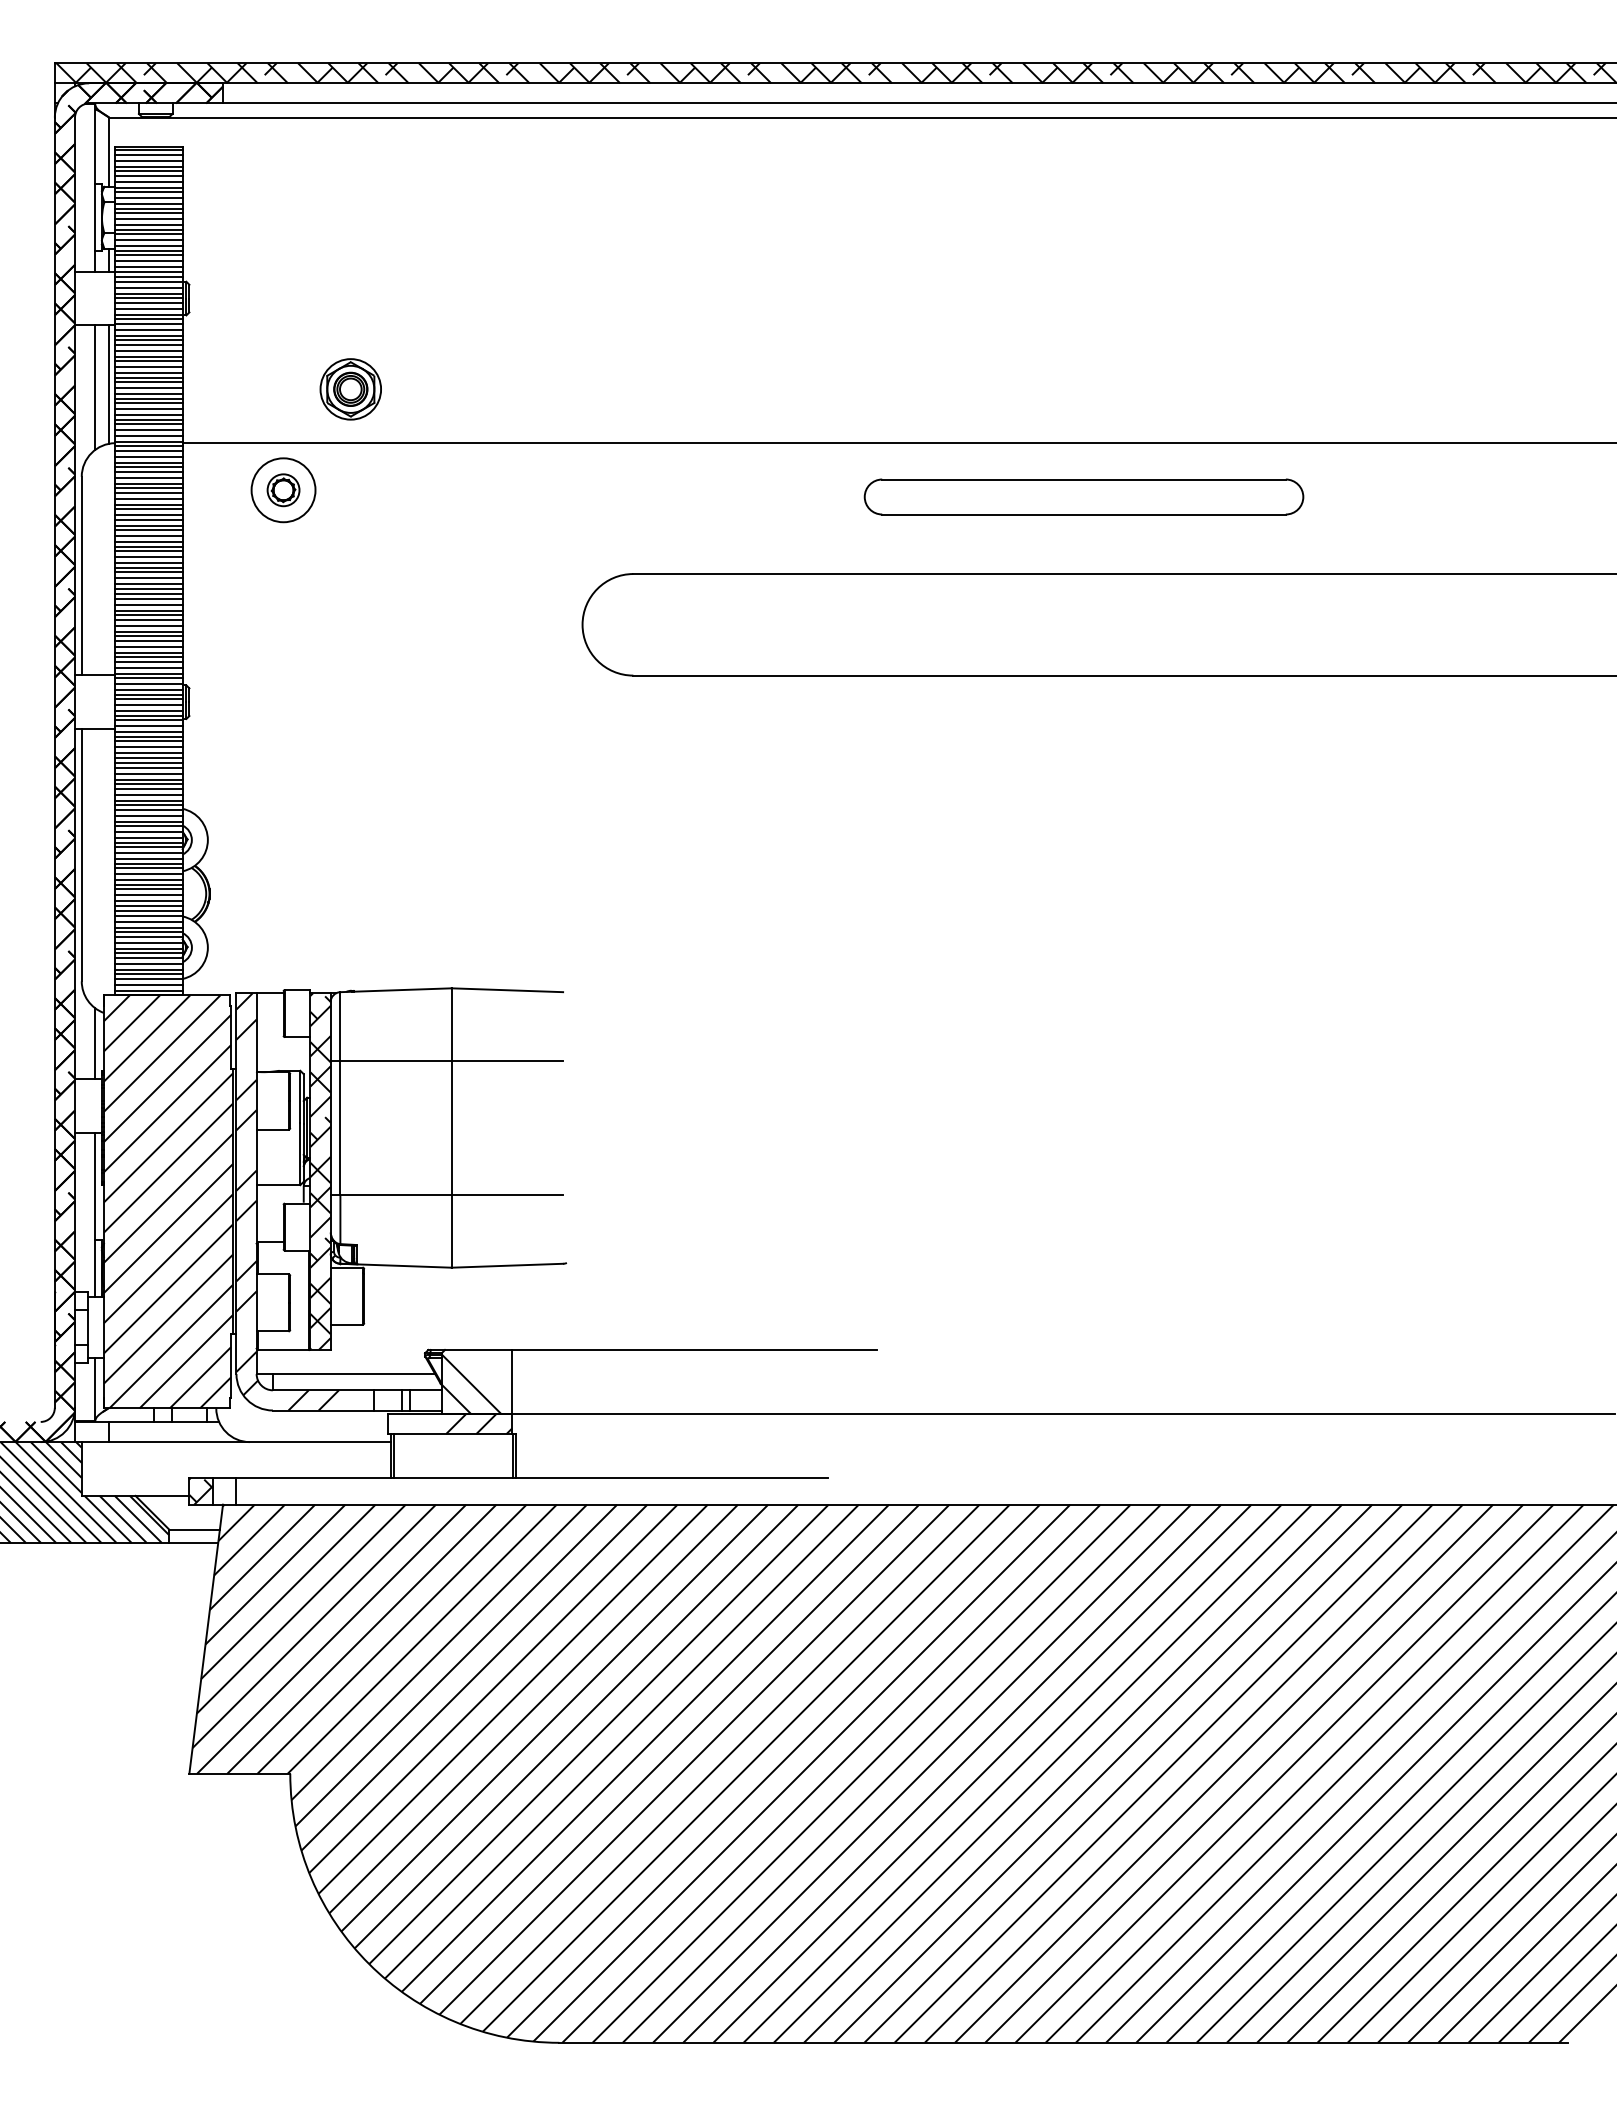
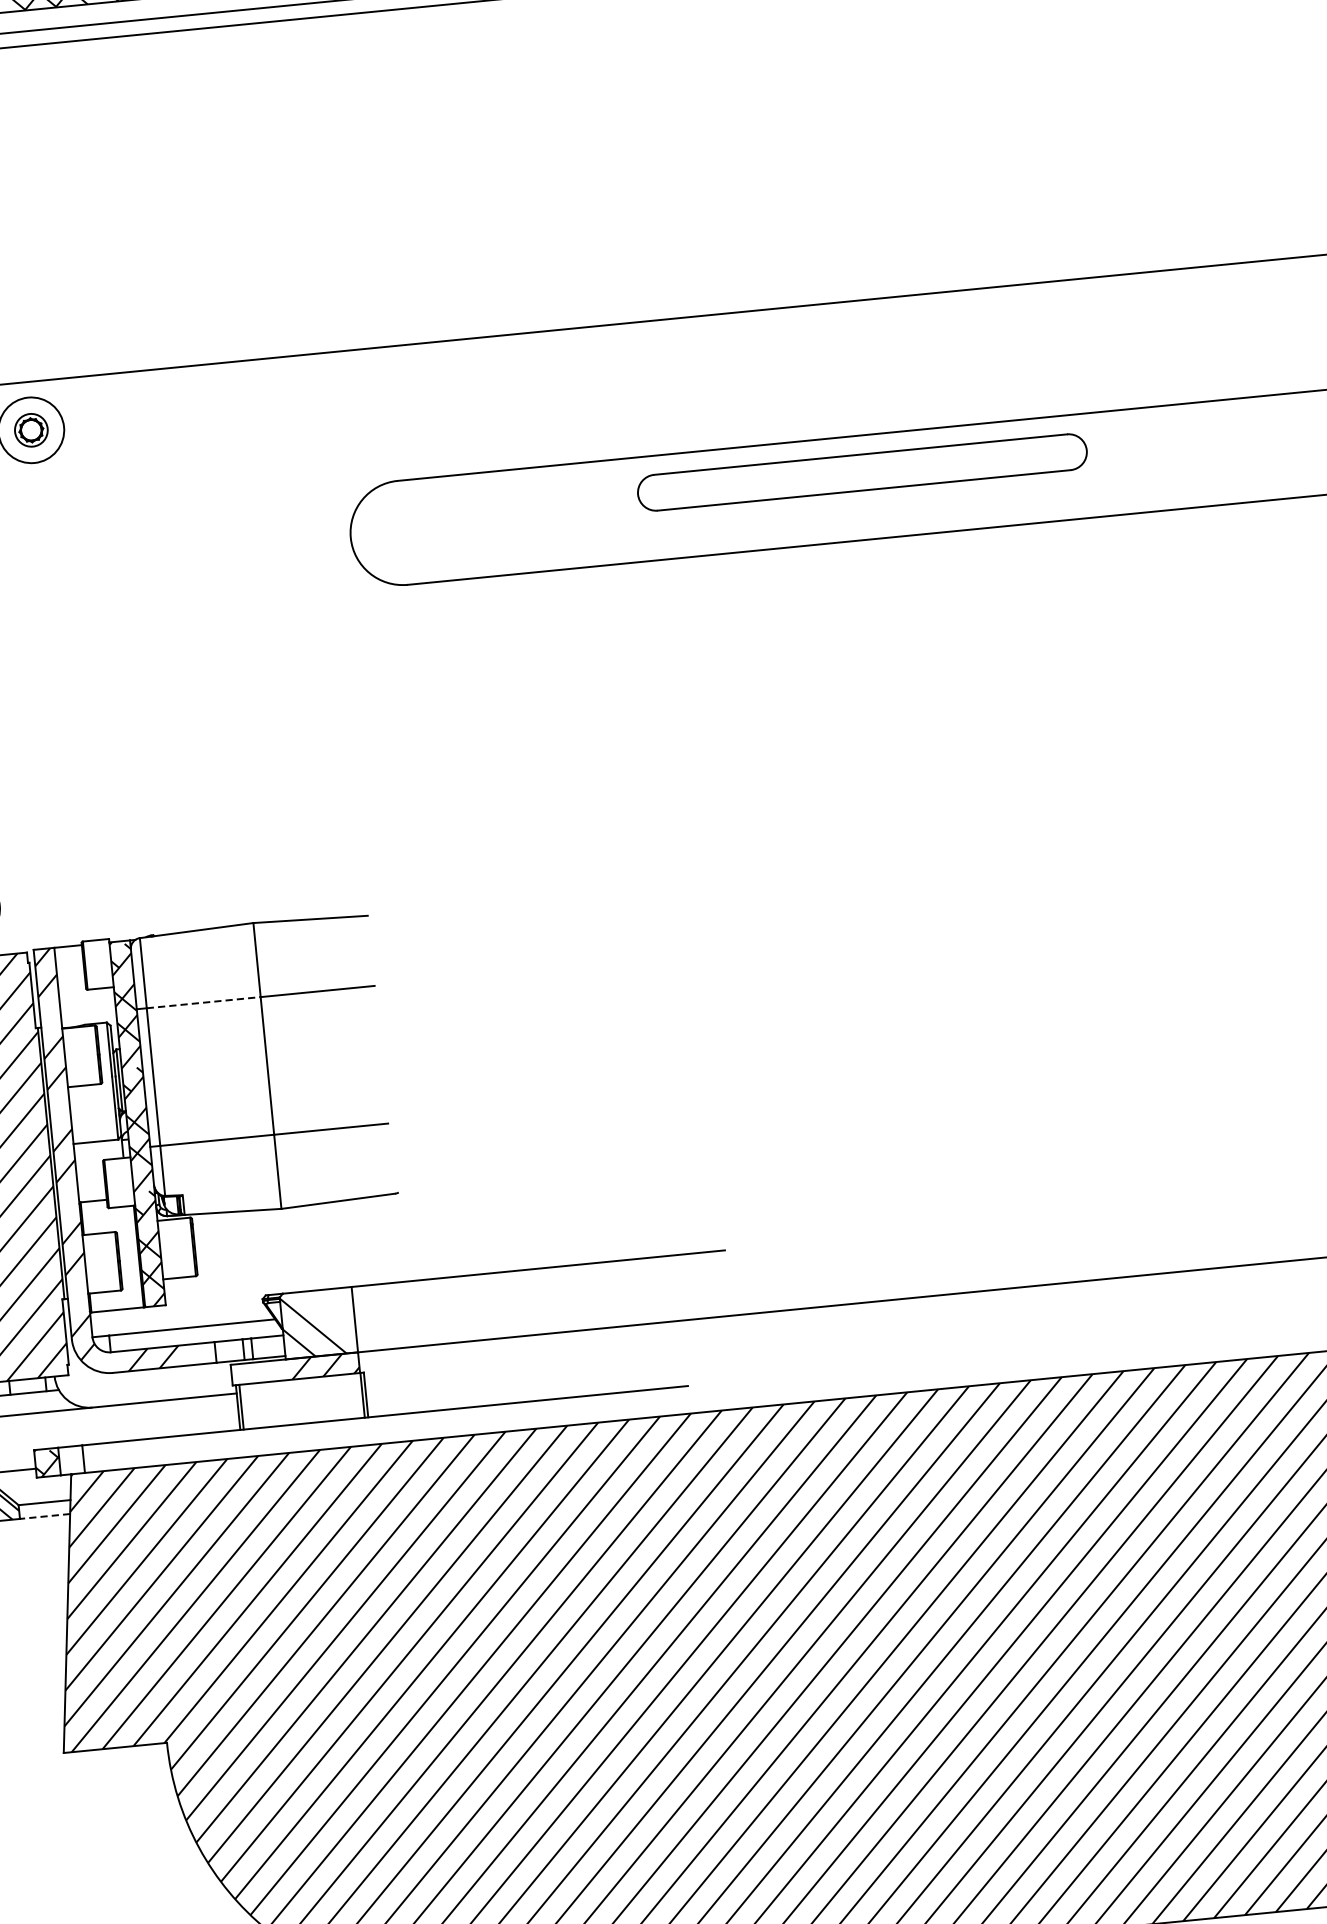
part: (350, 389) -> (89, 320), removed
part: (1083, 496) -> (861, 472), moved
line: (396, 1060) -> (204, 1002), solid -> dashed
line: (193, 1543) -> (44, 1516), solid -> dashed

